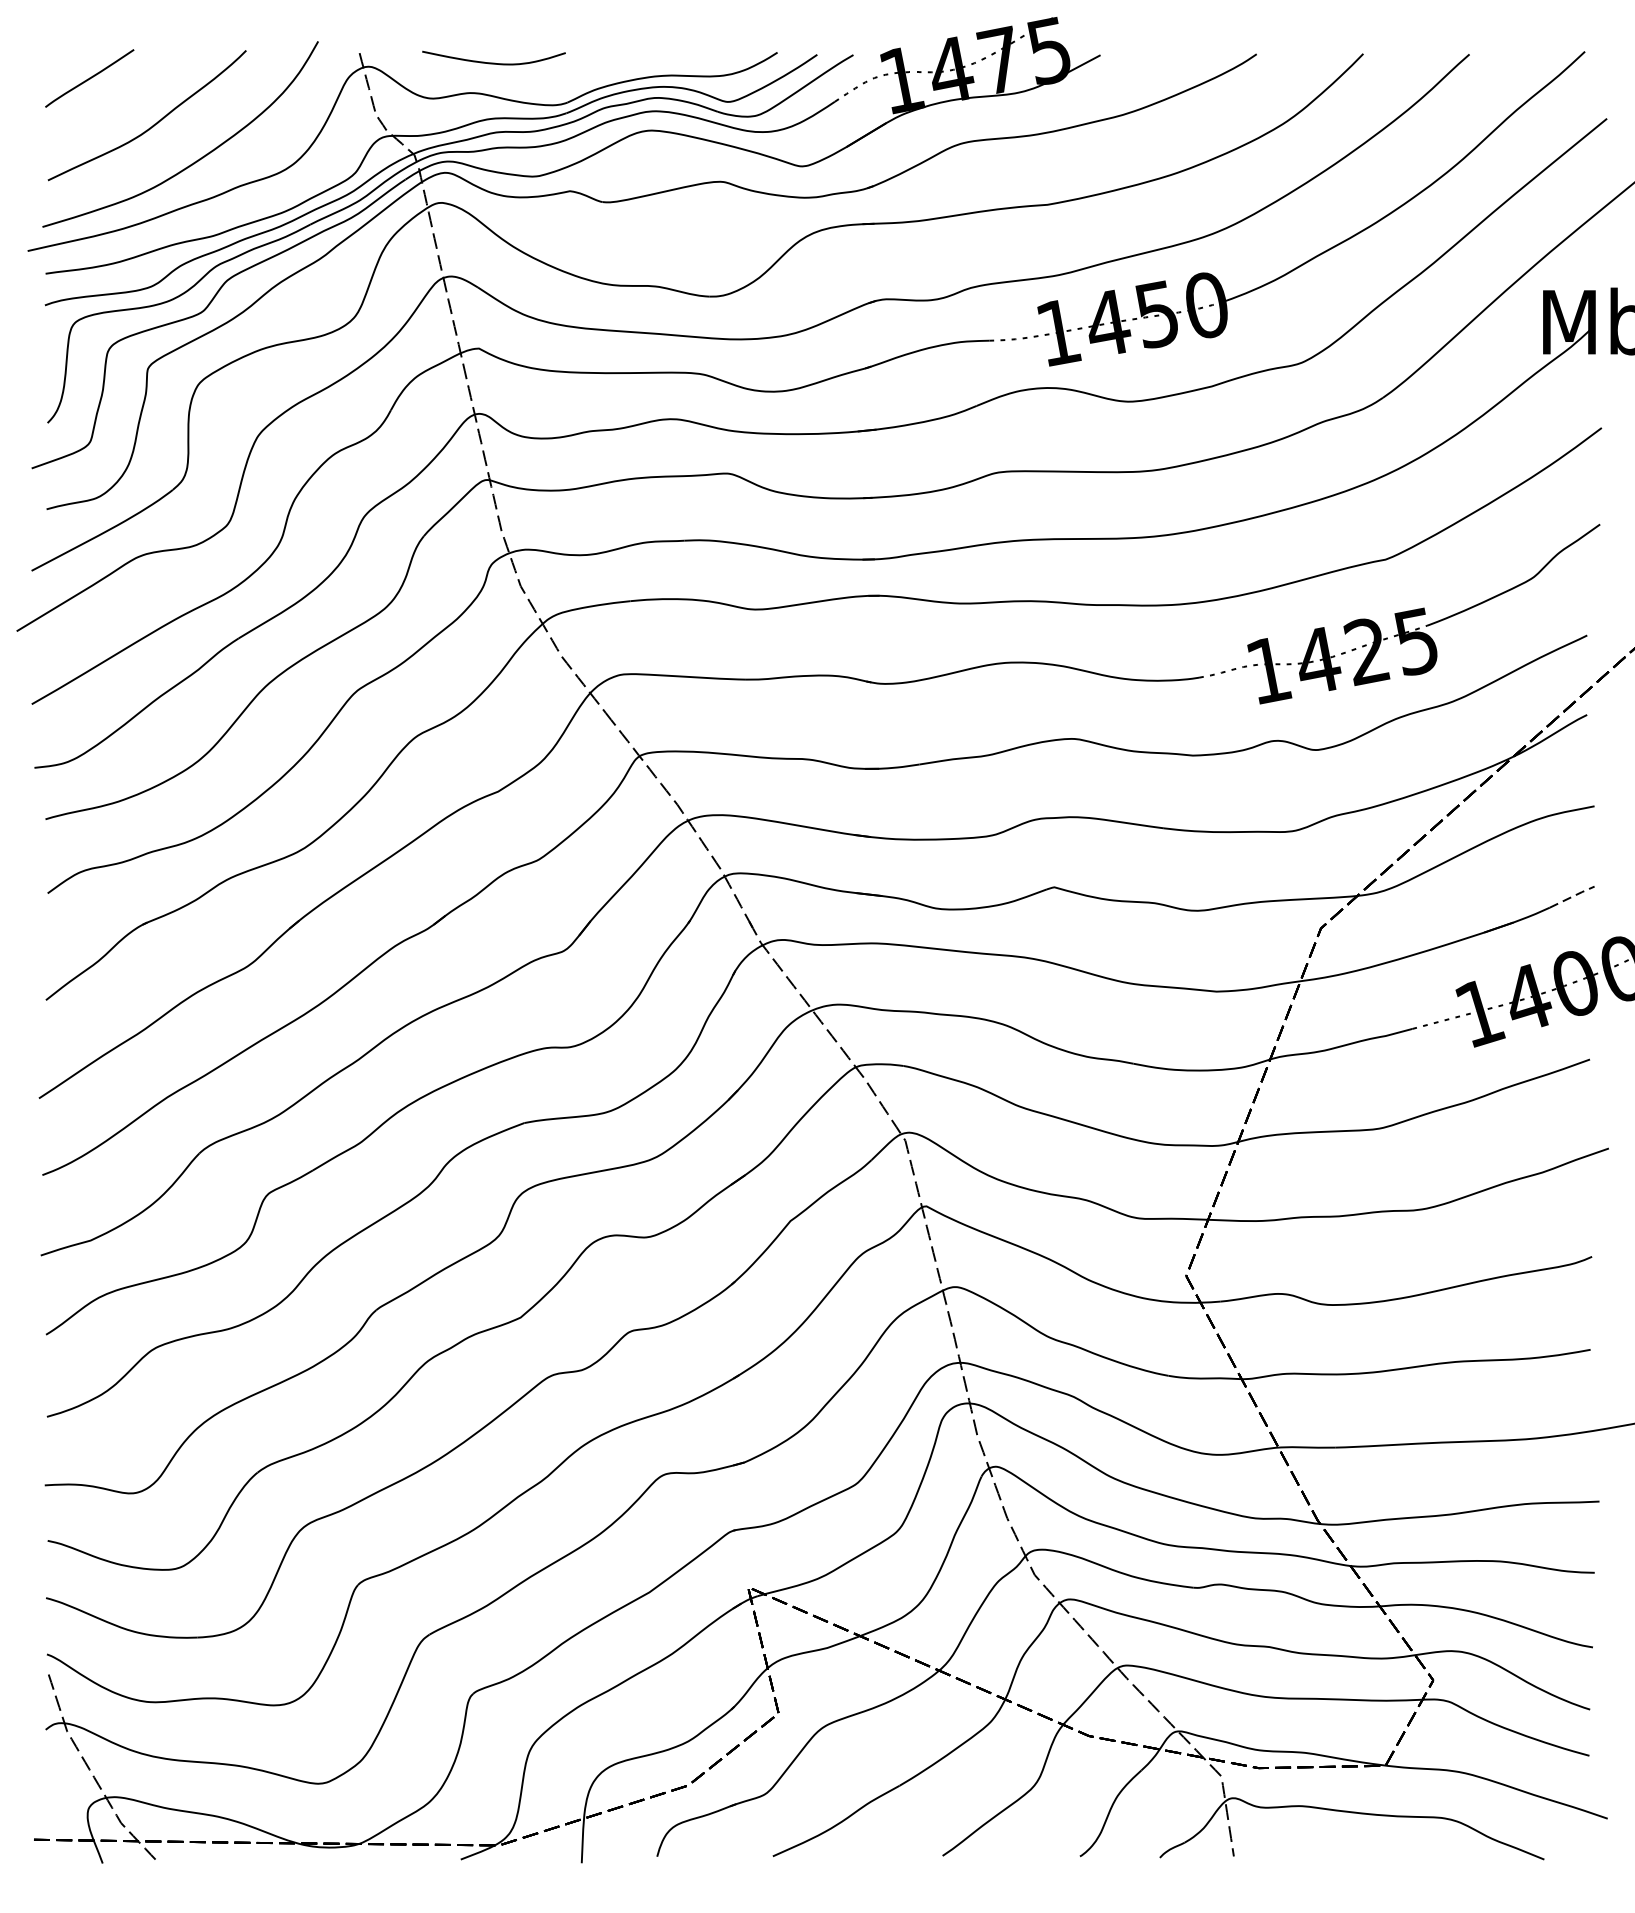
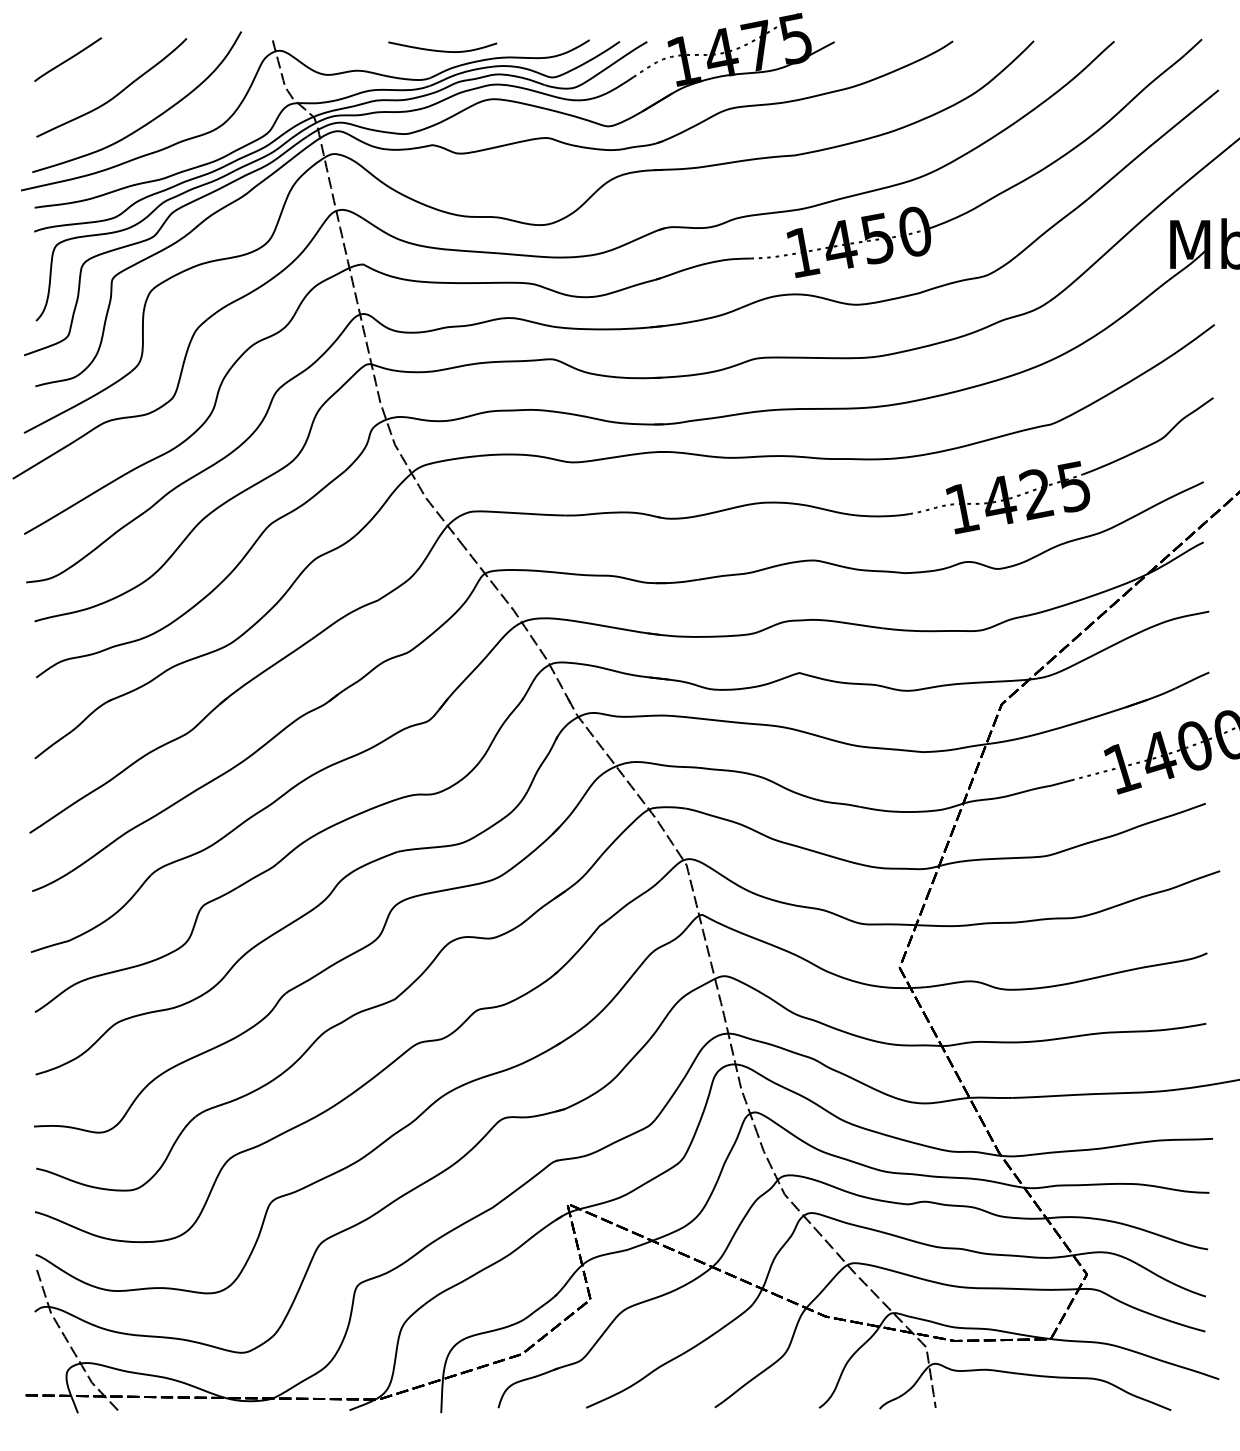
curve: (493, 62) -> (442, 50), moved
line: (1572, 897) -> (1192, 680), dashed -> solid

